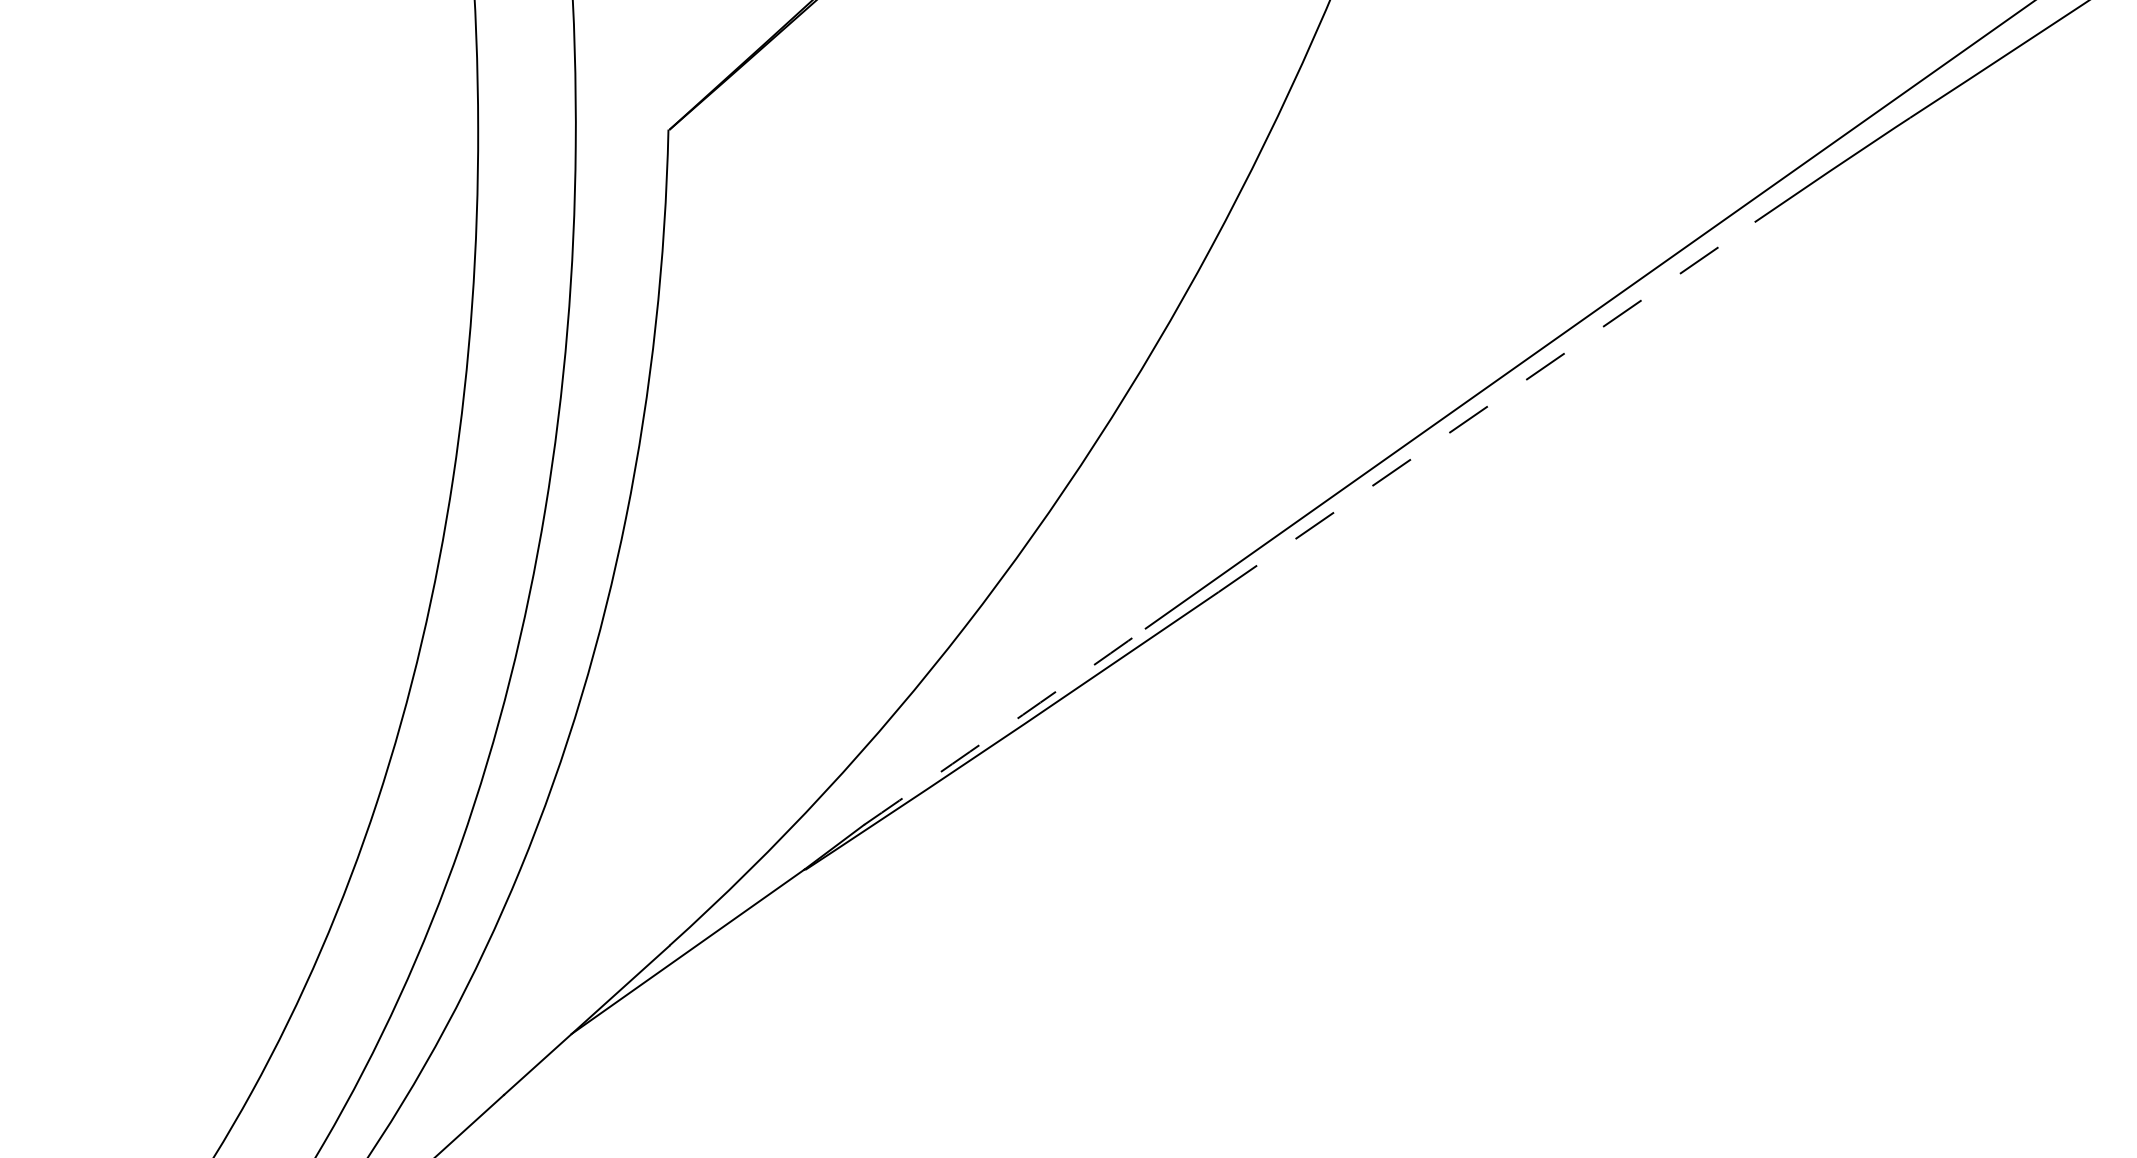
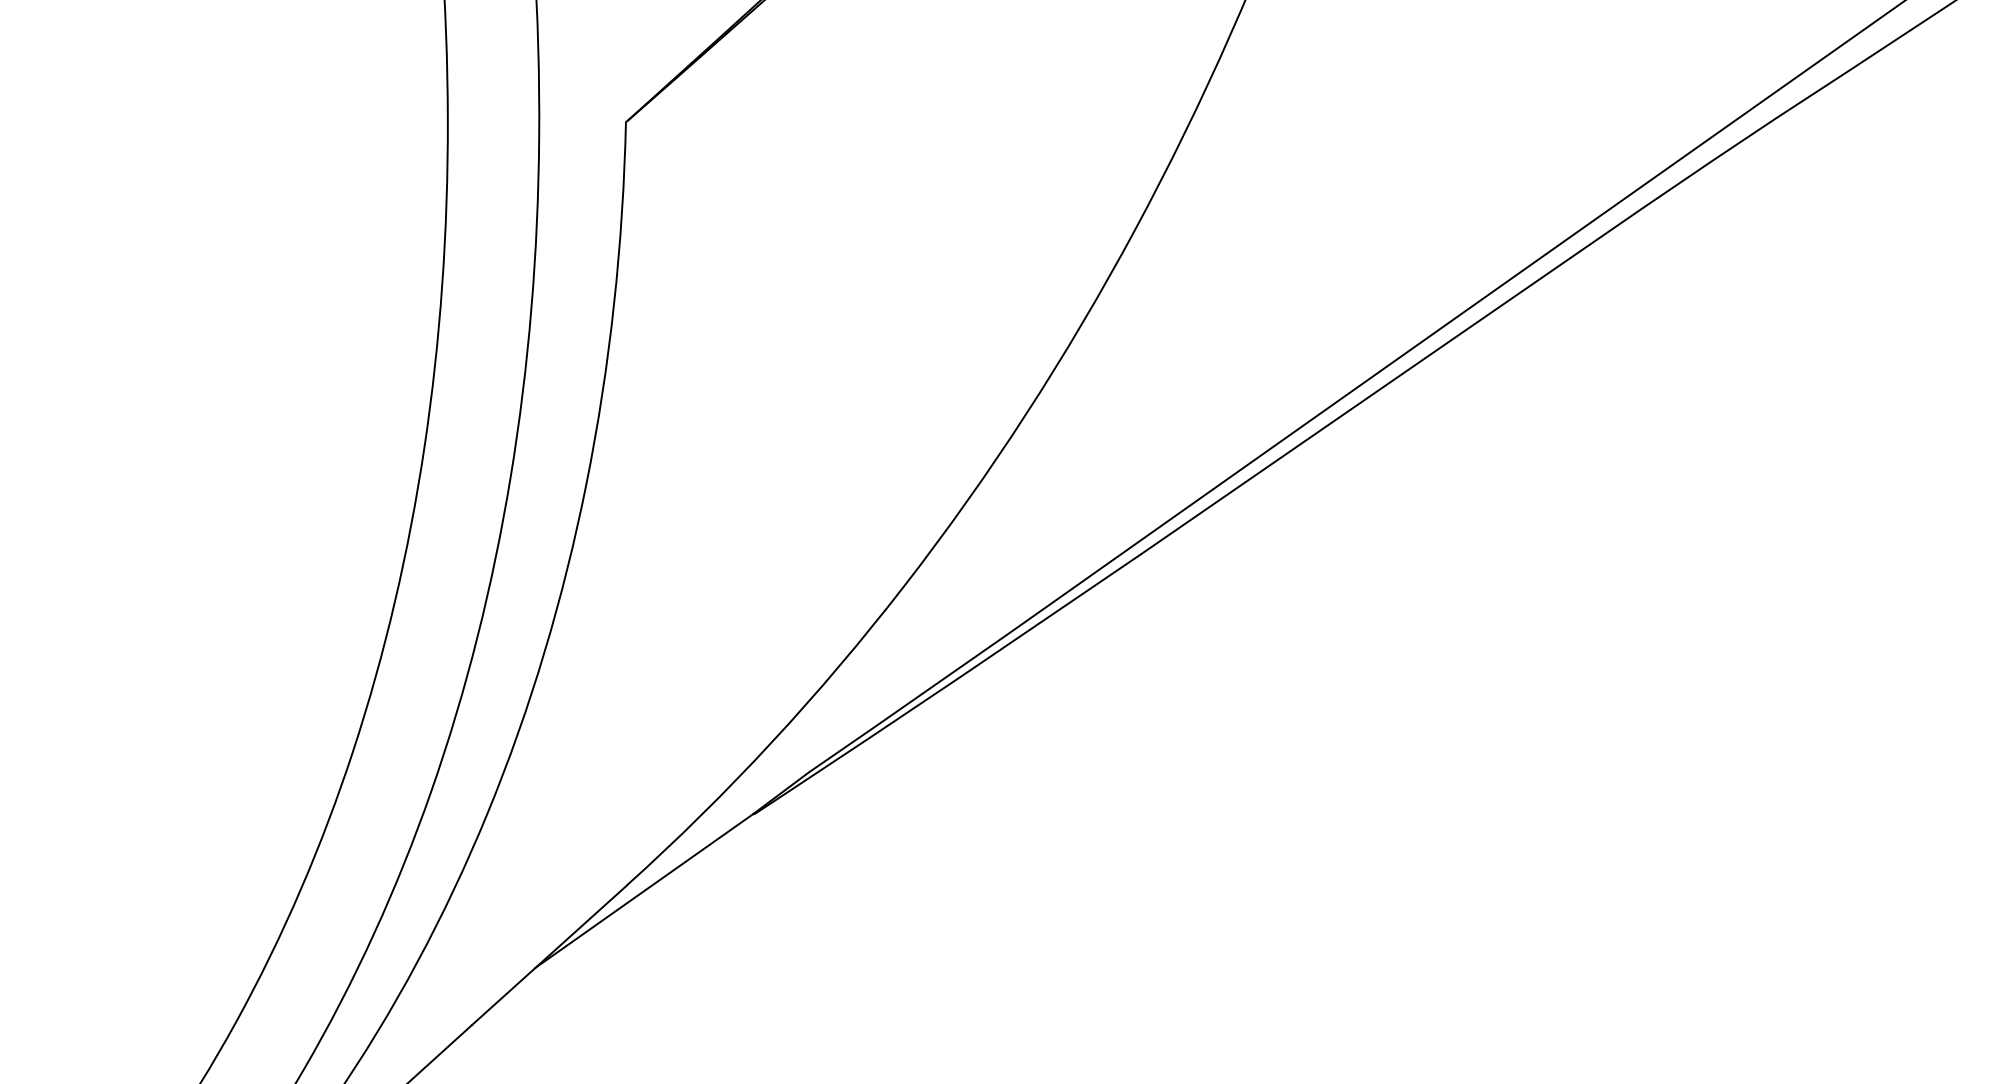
line: (1486, 407) -> (1391, 381), dashed -> solid
arc: (1005, 727) -> (941, 681), dashed -> solid

